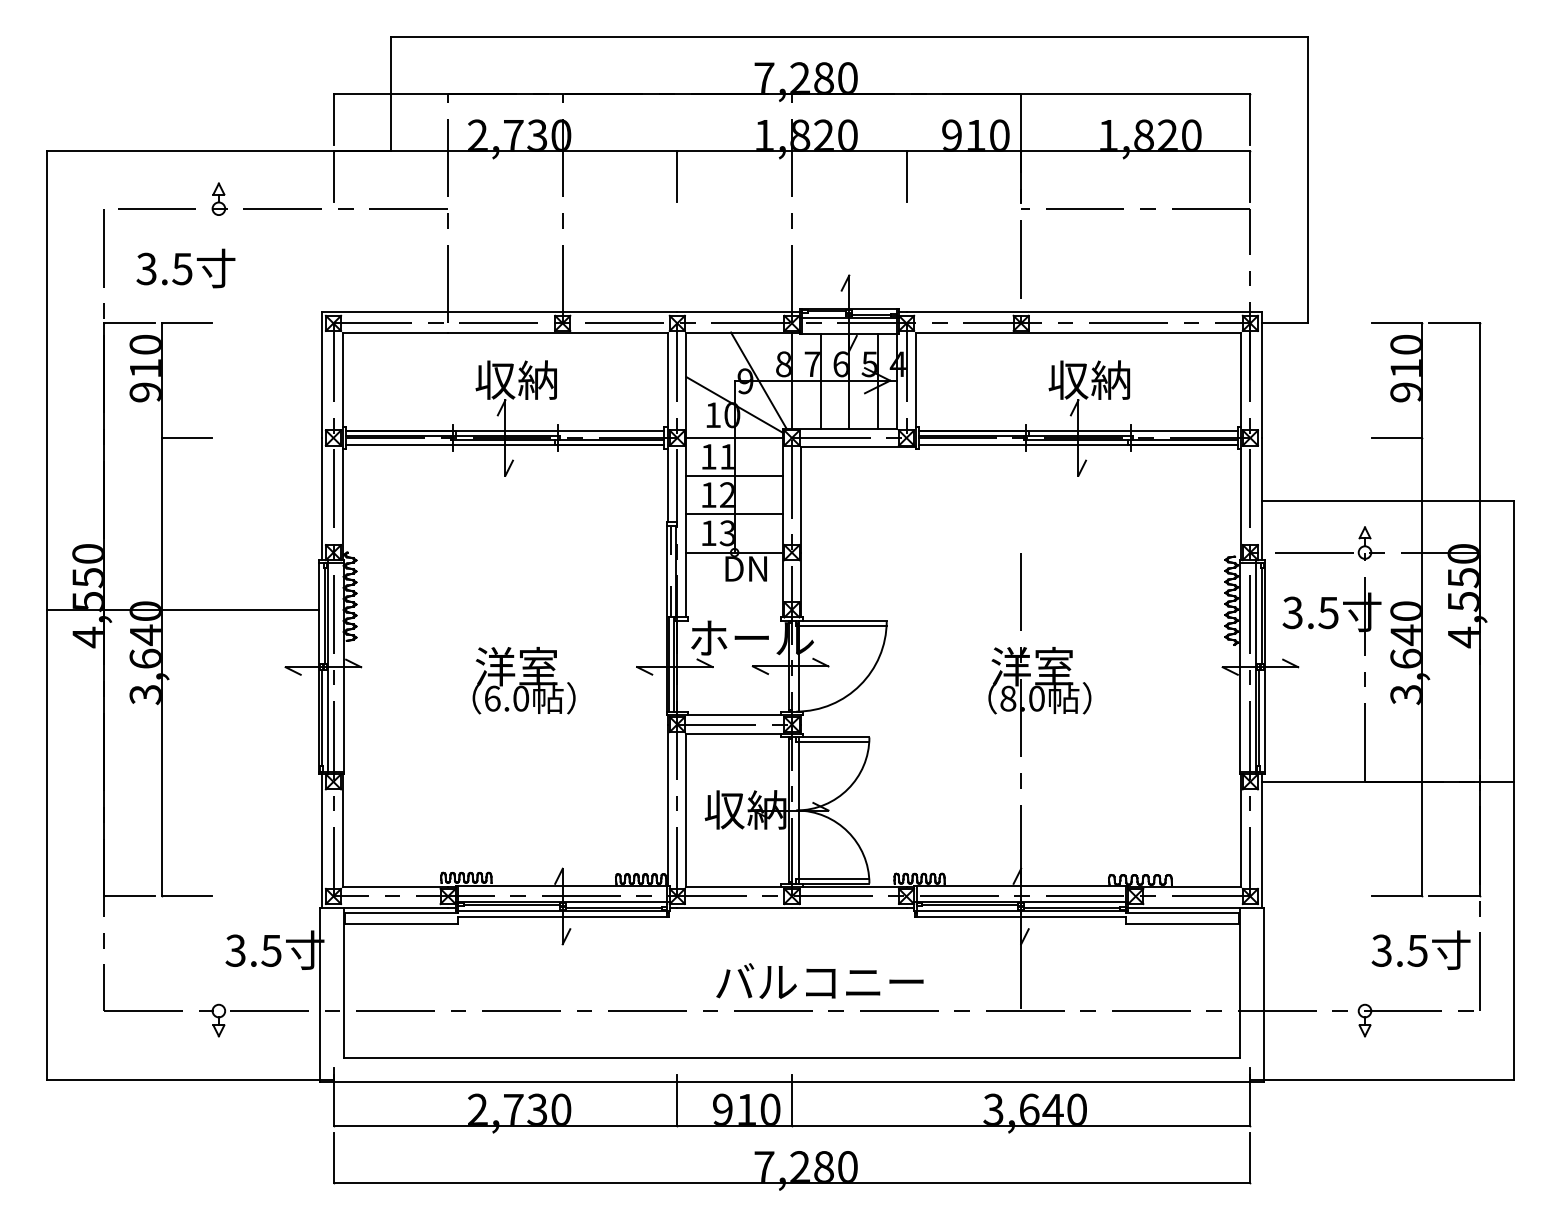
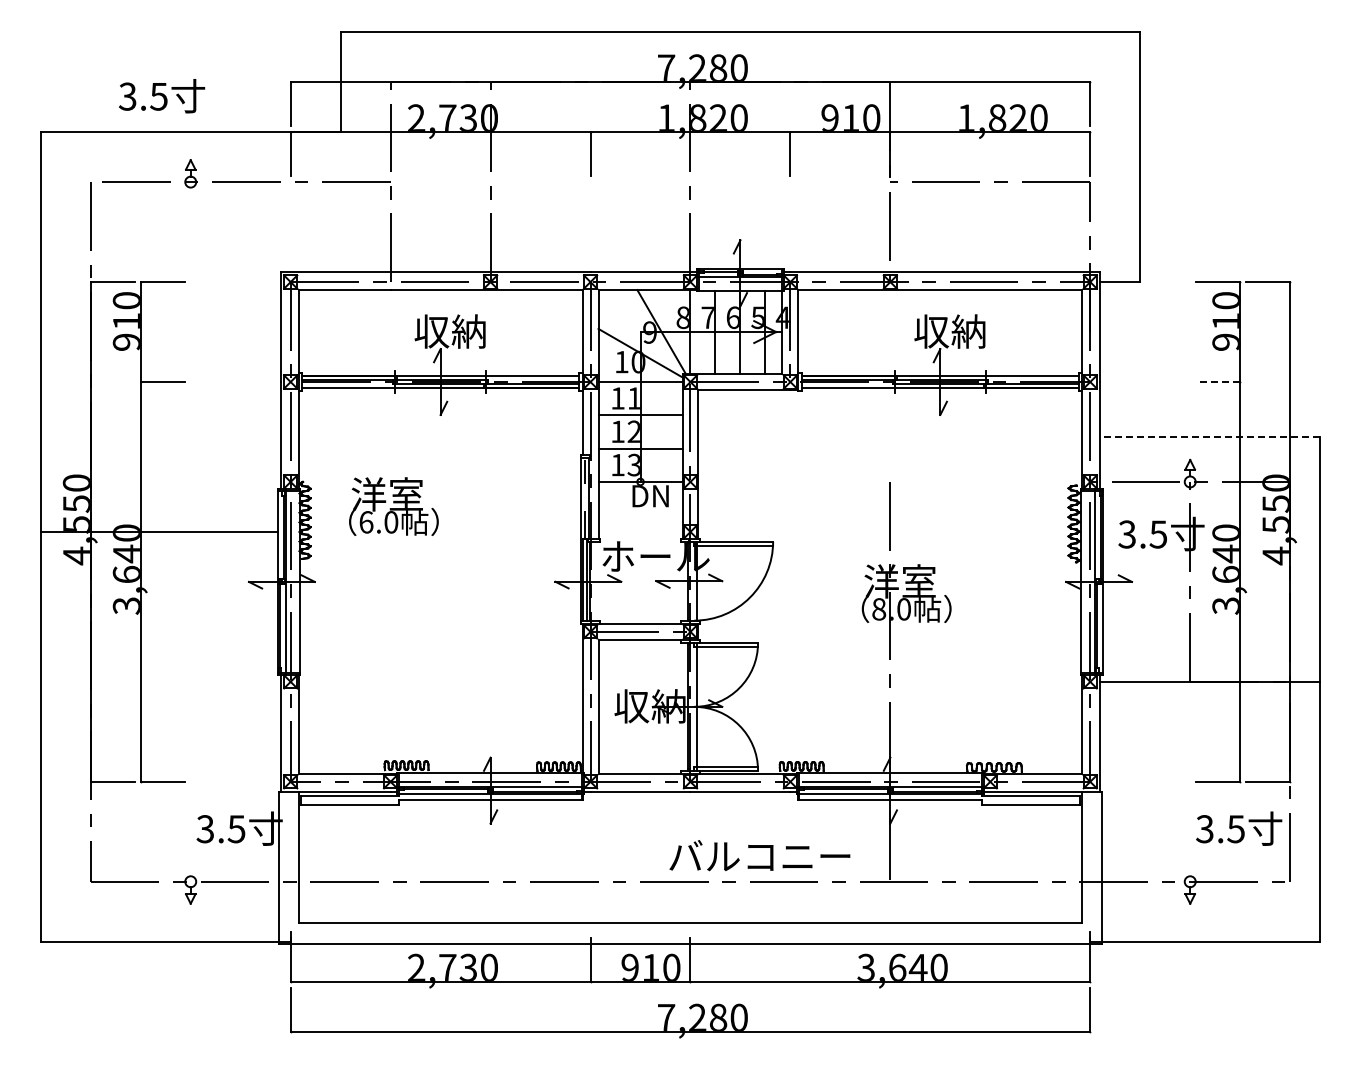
text: (186, 268) -> (162, 96), moved
line: (1397, 438) -> (1218, 382), solid -> dashed
line: (1388, 501) -> (1210, 437), solid -> dashed
text: (523, 680) -> (393, 506), moved
text: (819, 980) -> (759, 855), moved

